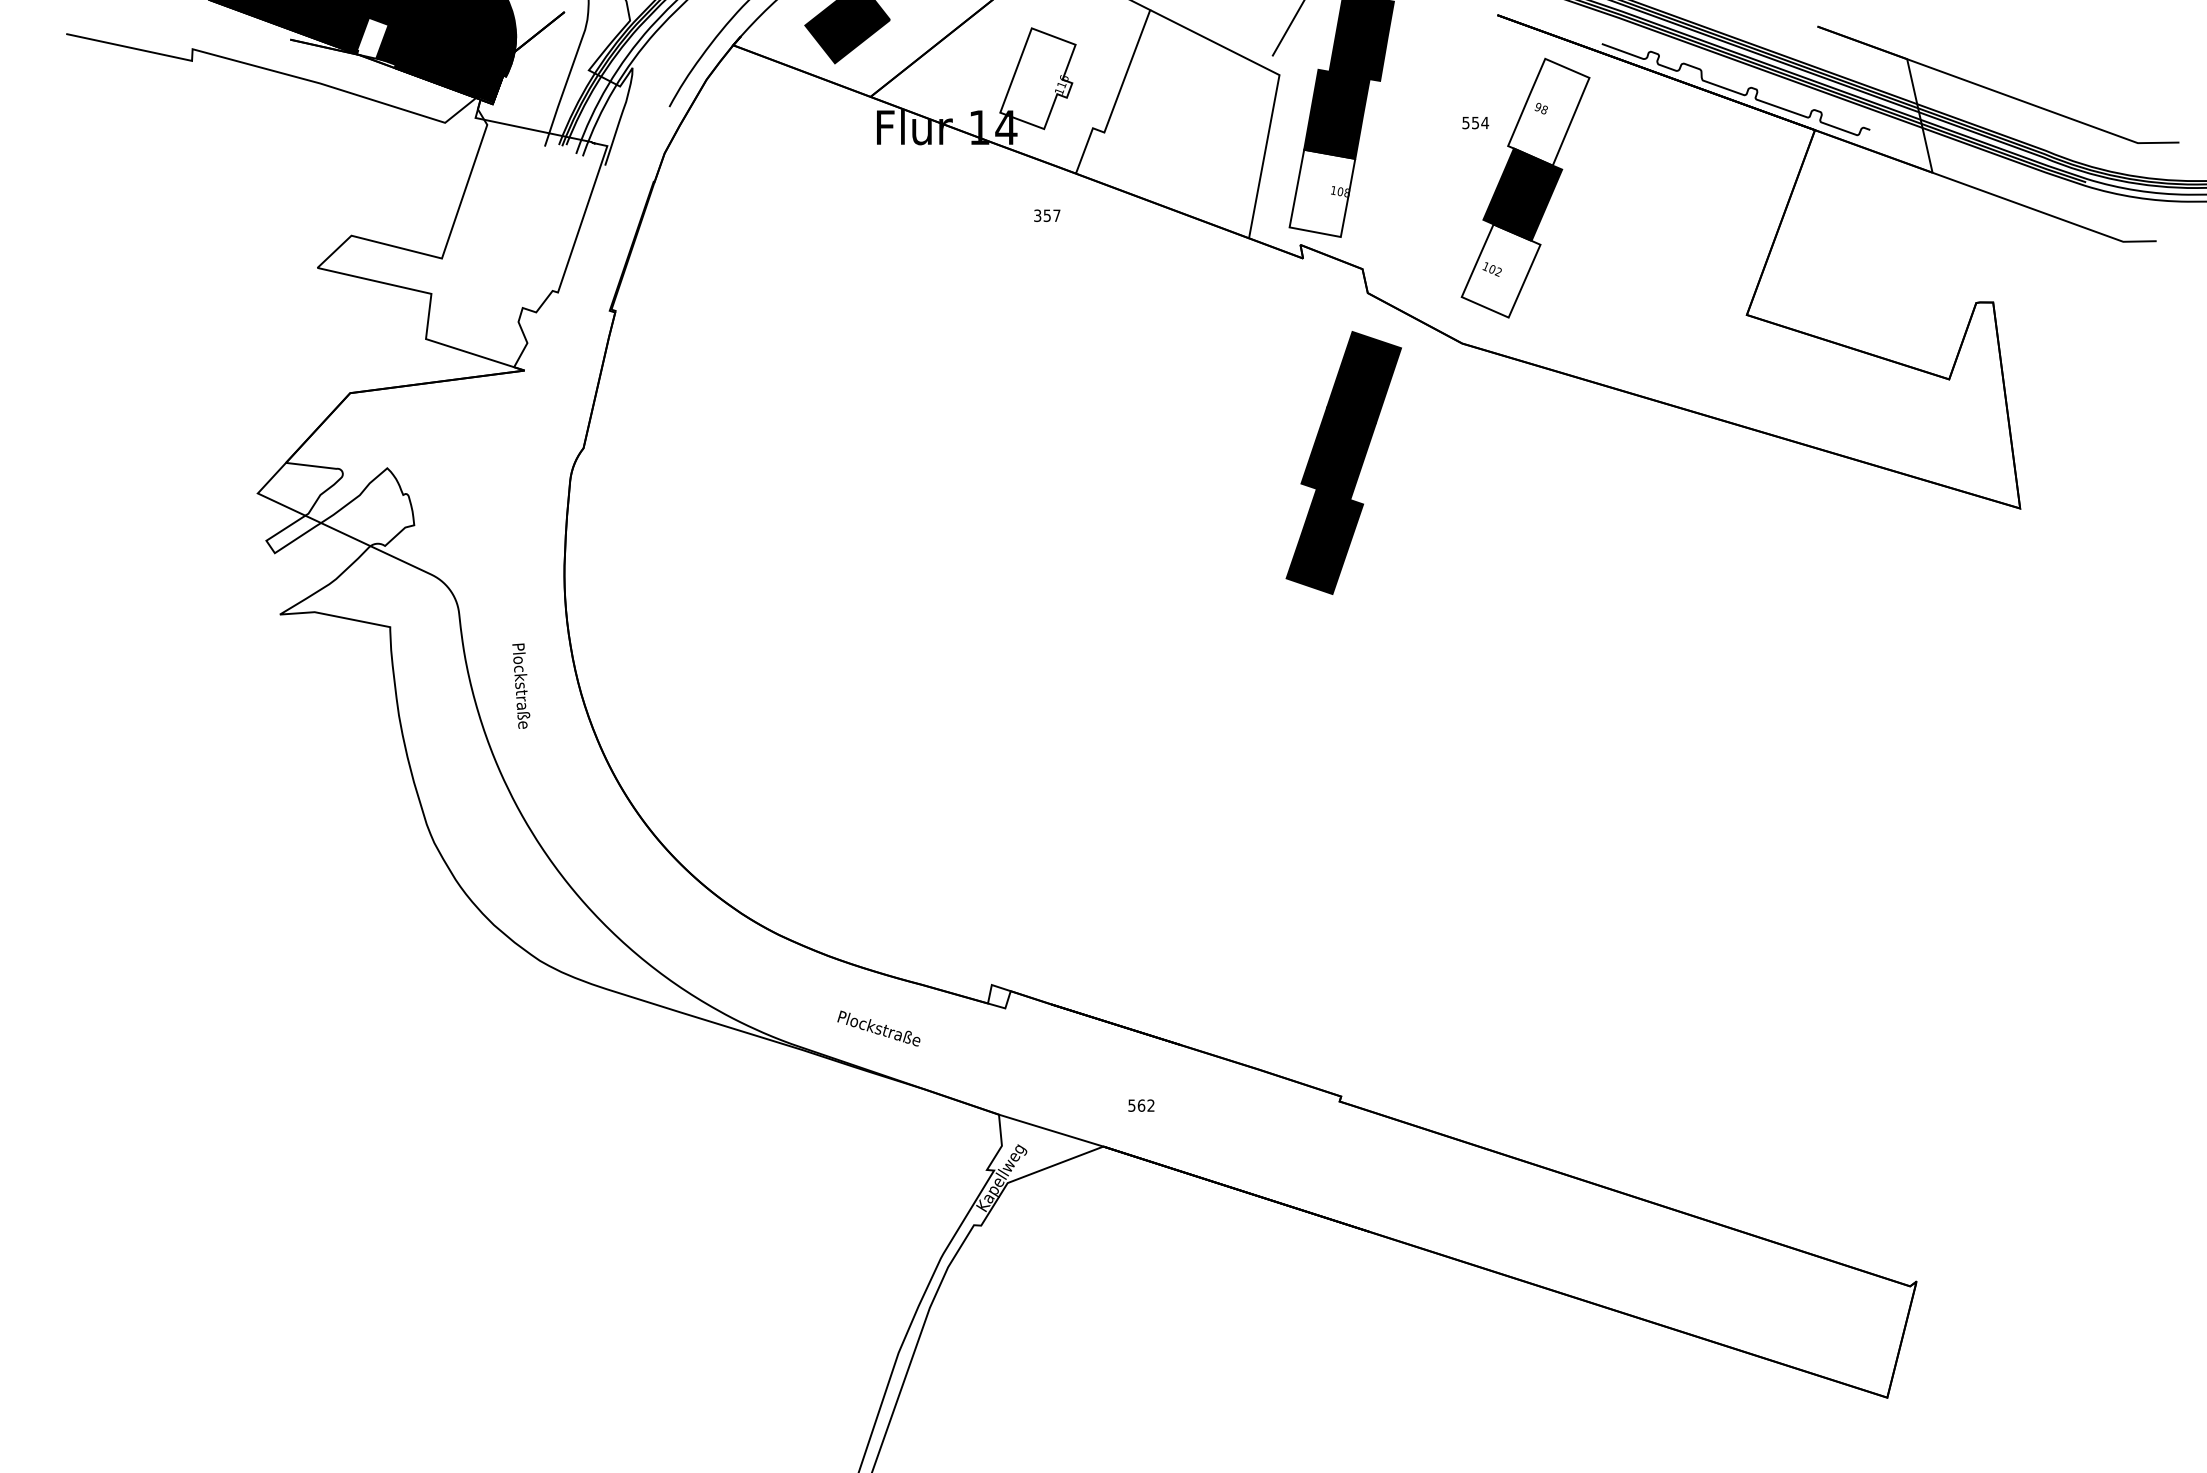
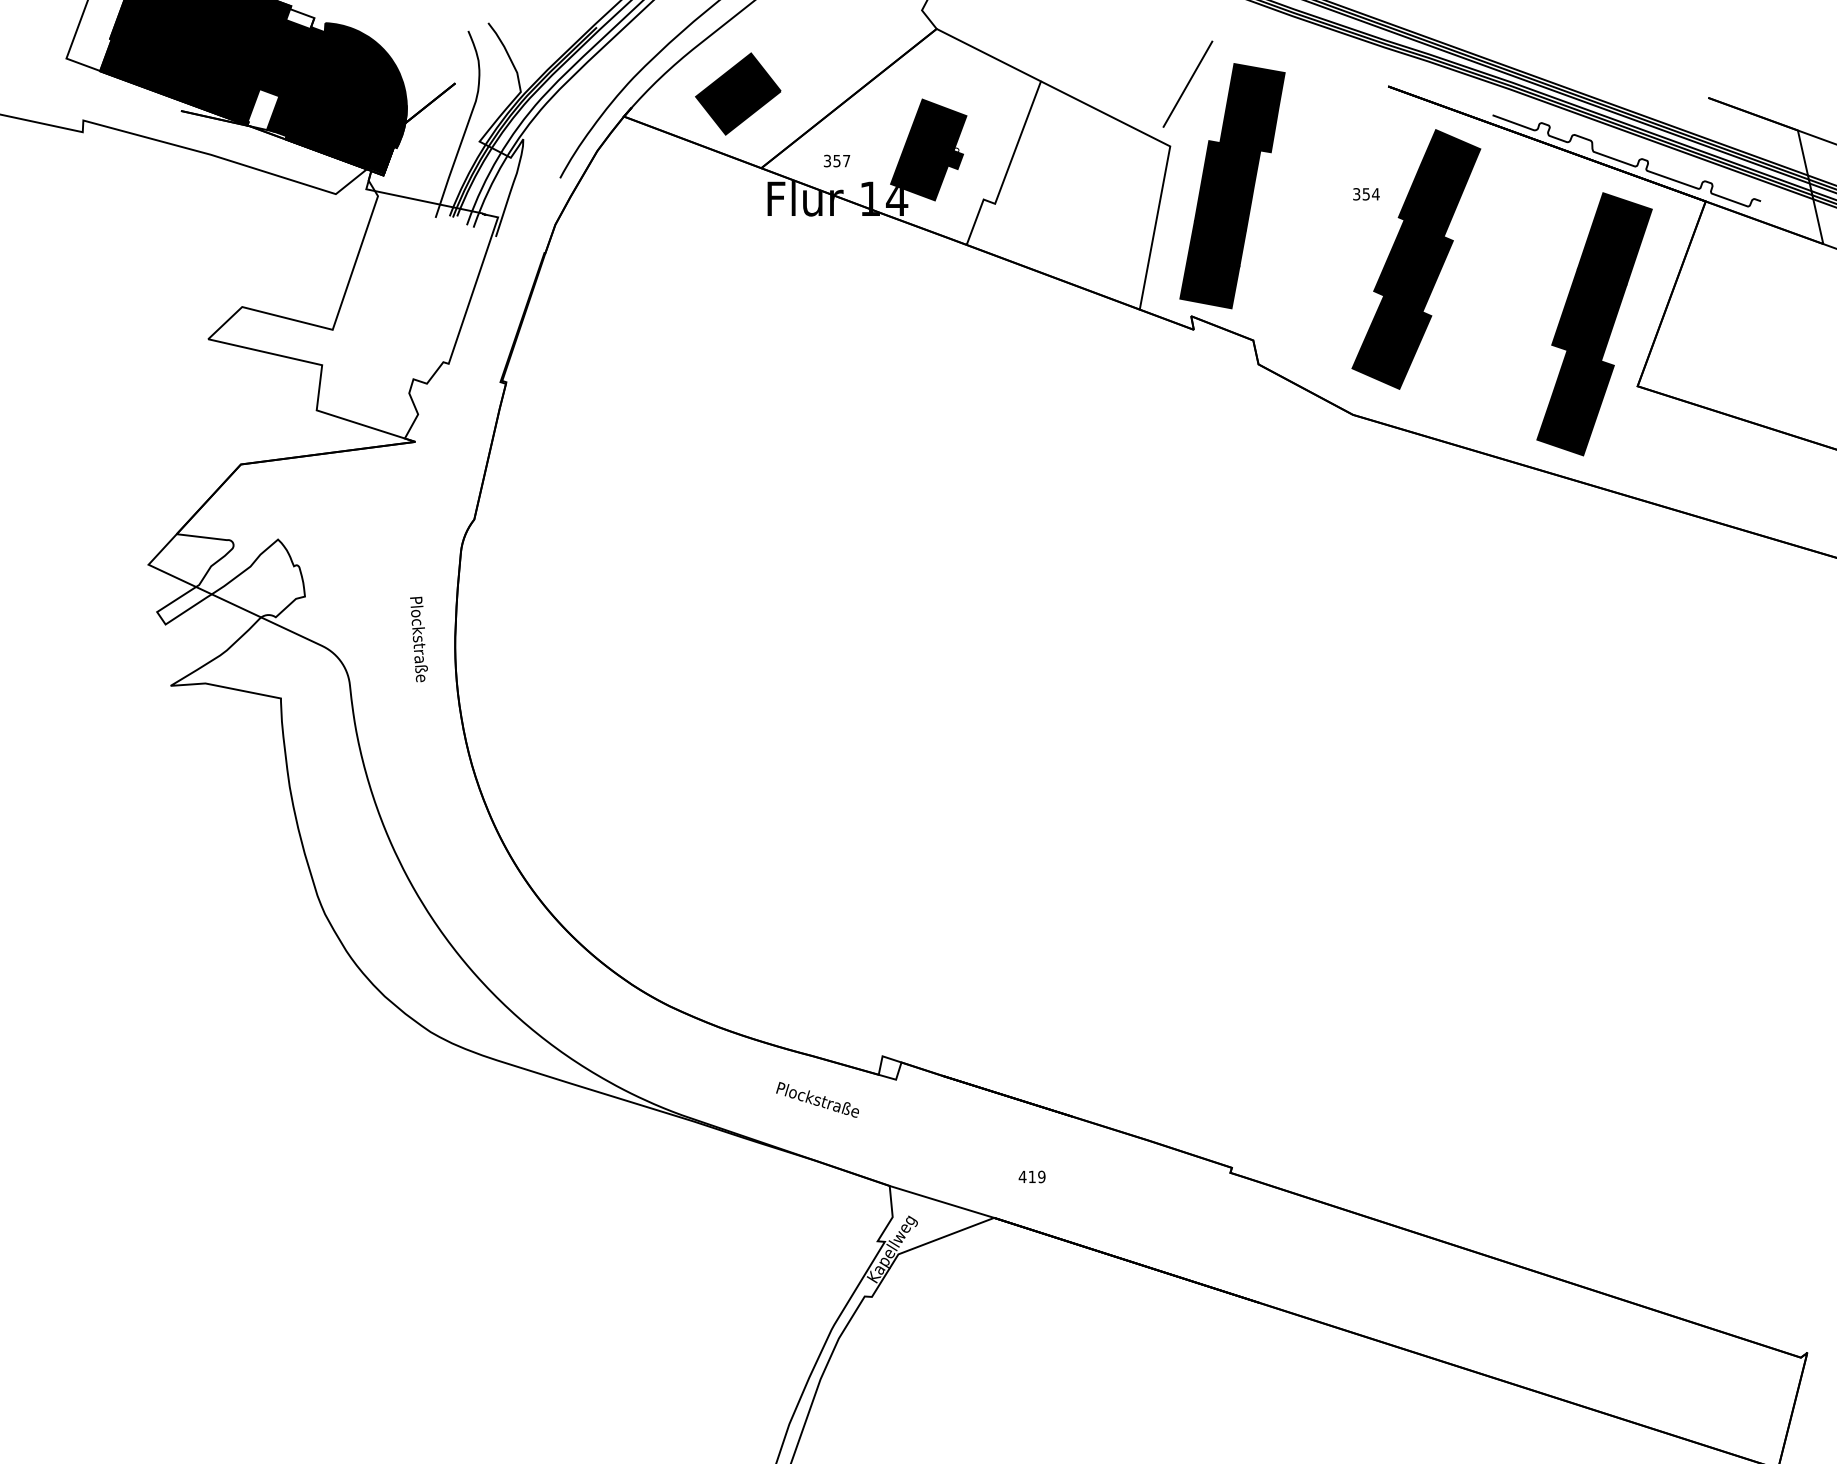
fill: (1037, 78) -> (928, 149), added
fill: (1548, 111) -> (1439, 182), added
text: (1465, 122) -> (1356, 193), 554 -> 354
fill: (1322, 193) -> (1213, 264), added
text: (1047, 215) -> (837, 160), moved
fill: (1500, 270) -> (1391, 341), added
part: (1343, 462) -> (1594, 323), moved
text: (521, 685) -> (419, 638), moved
text: (878, 1028) -> (817, 1099), moved
text: (1141, 1105) -> (1032, 1176), 562 -> 419

